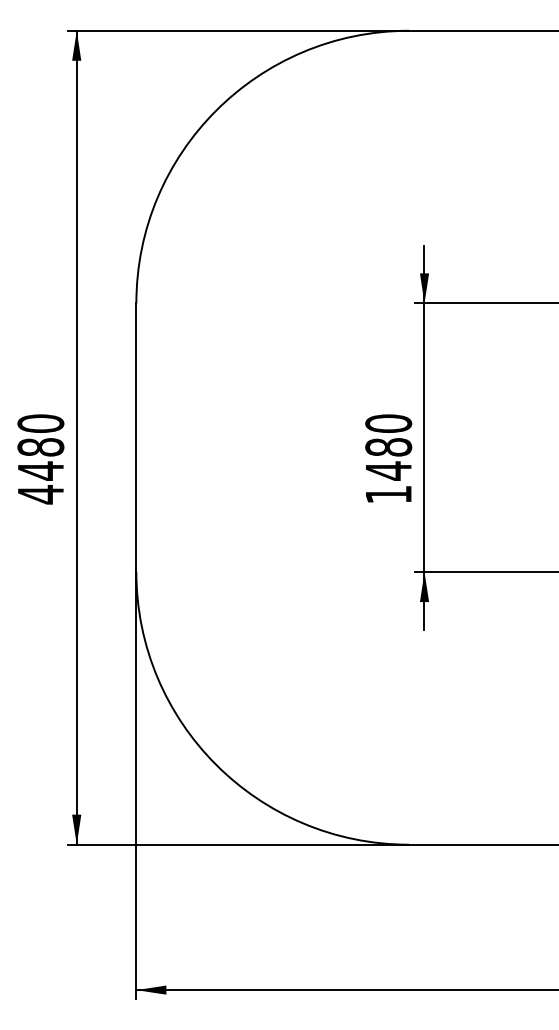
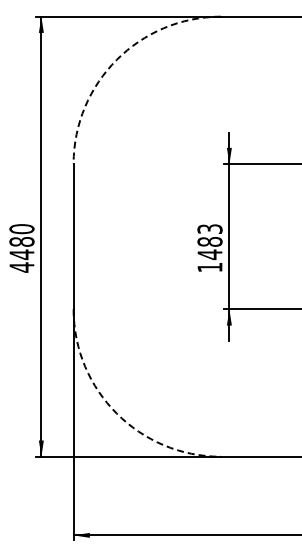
arc: (215, 109) -> (116, 59), solid -> dashed
text: (387, 424) -> (209, 229), 1480 -> 1483
arc: (215, 764) -> (116, 413), solid -> dashed

